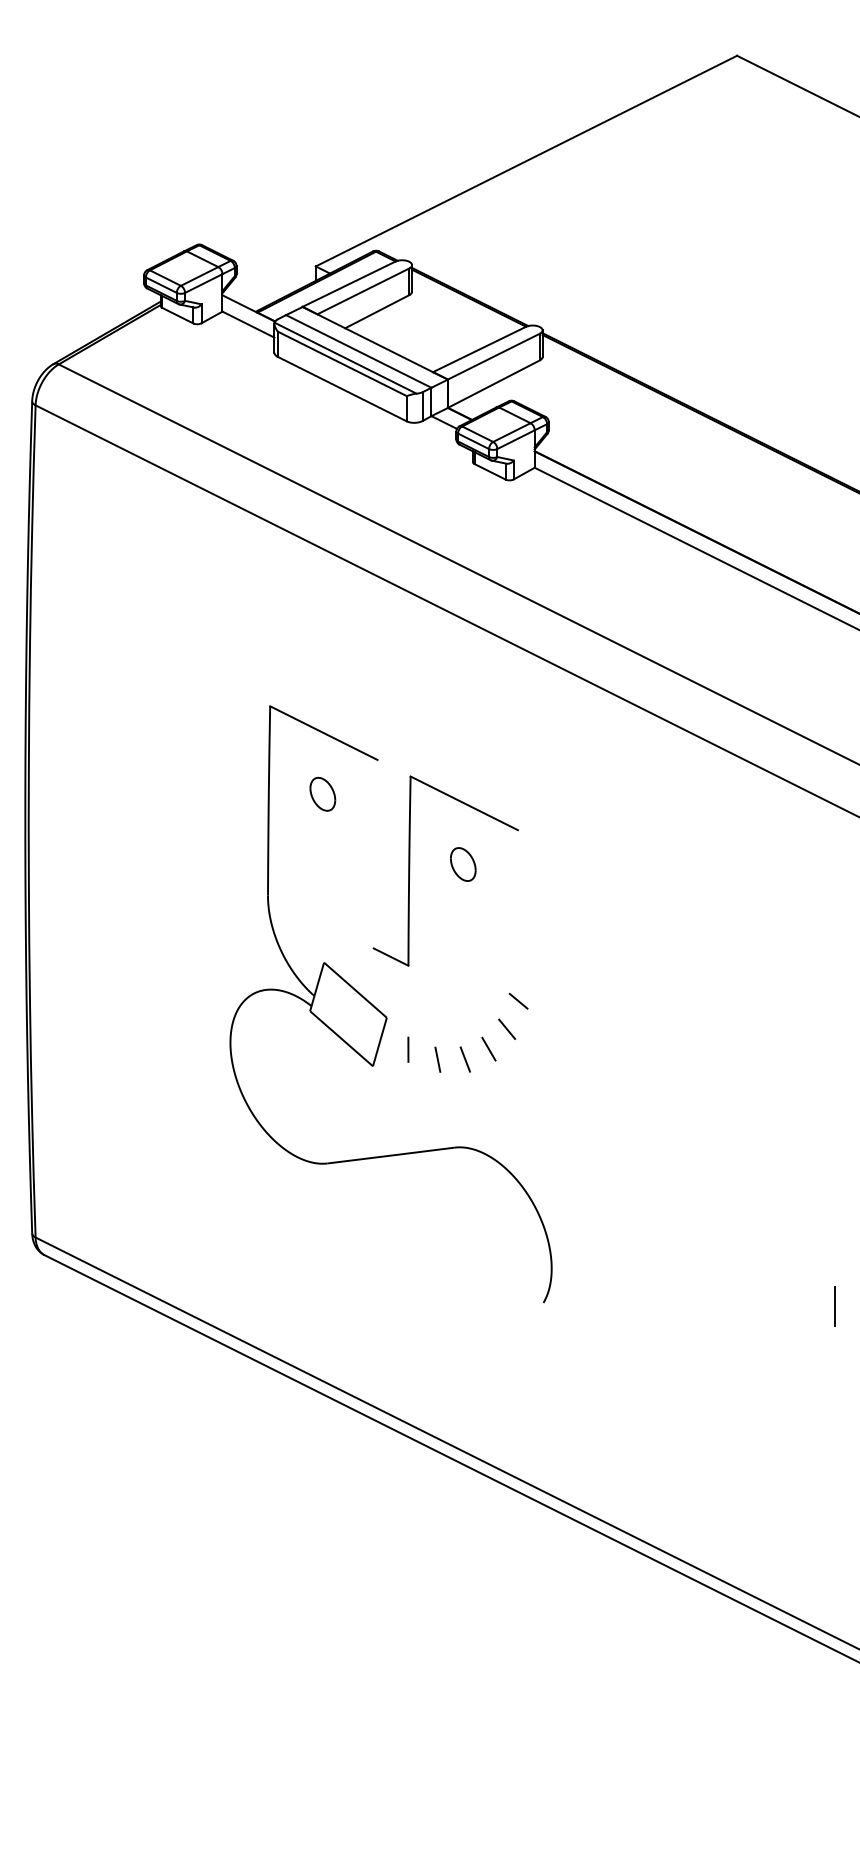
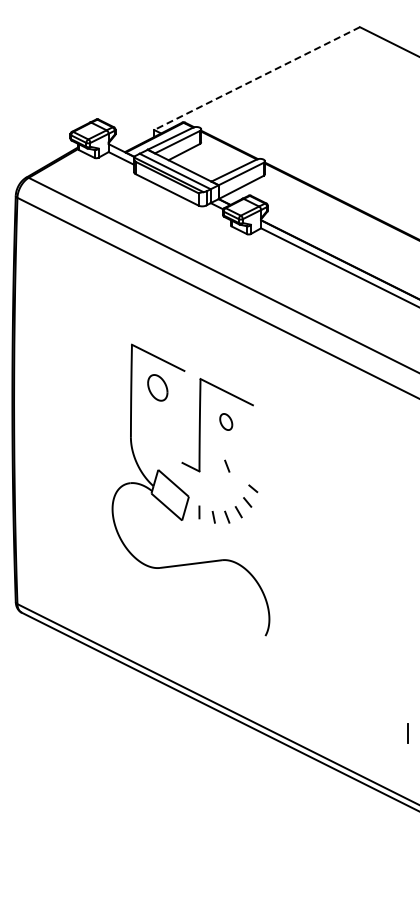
line: (527, 160) -> (257, 78), solid -> dashed
part: (322, 793) -> (157, 387), size x1.6
line: (465, 953) -> (227, 465), added
line: (834, 1305) -> (407, 733), moved

